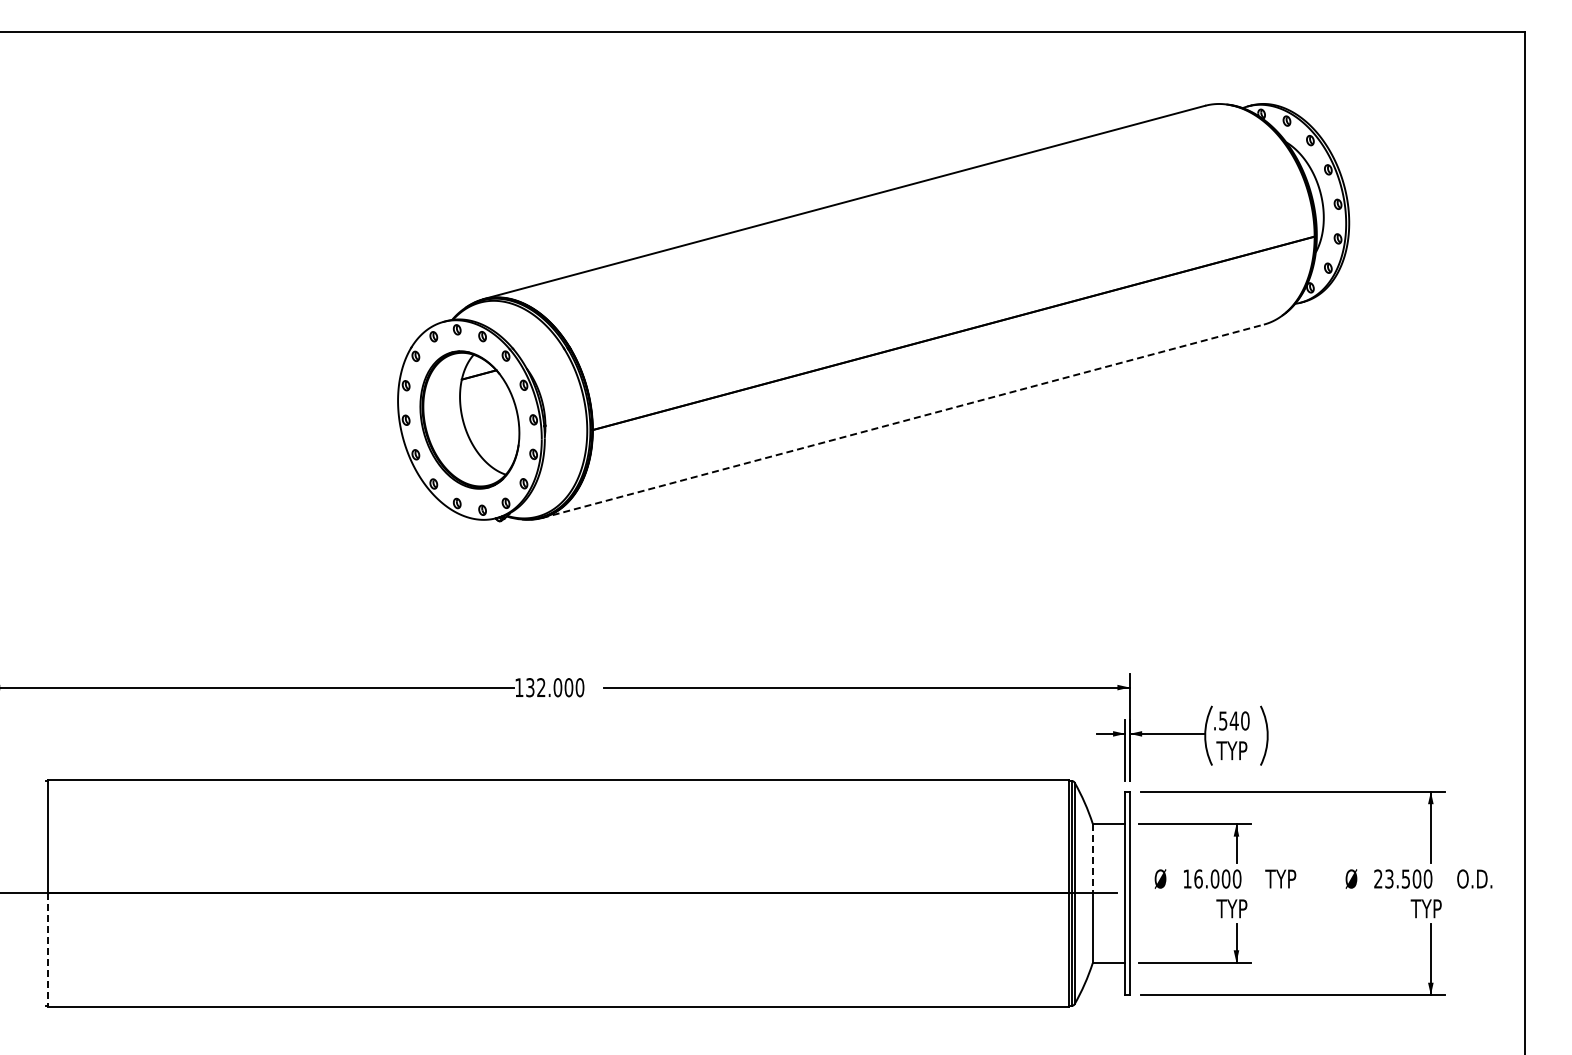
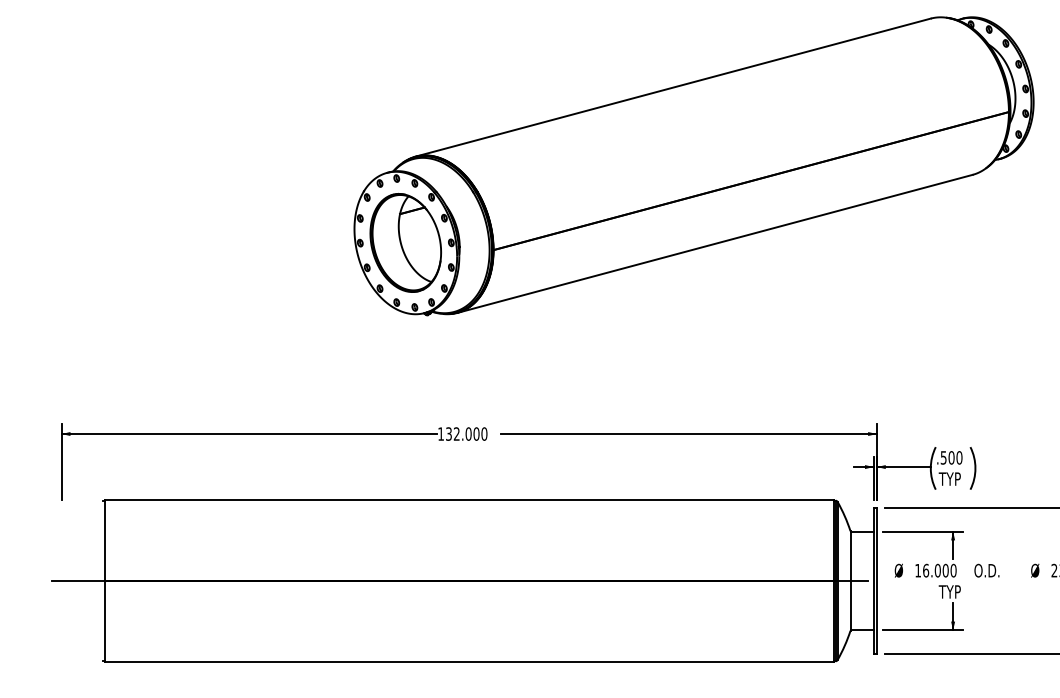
line: (902, 421) -> (714, 244), dashed -> solid
text: (1233, 720) -> (951, 457), .540 -> .500
line: (1092, 858) -> (850, 556), dashed -> solid
text: (1283, 878) -> (986, 570), TYP -> O.D.
line: (48, 950) -> (104, 621), dashed -> solid

